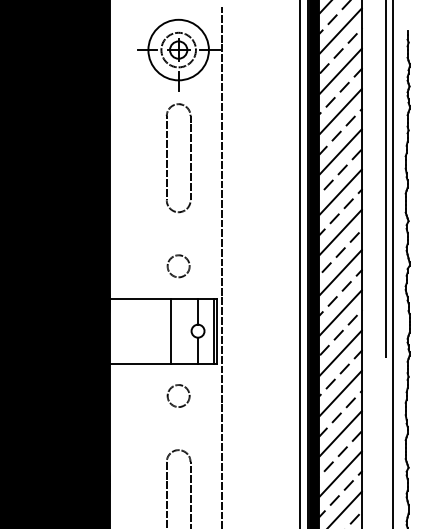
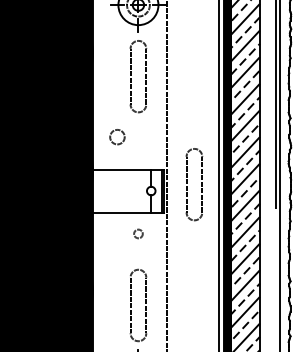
circle: (178, 266) -> (117, 137), moved
part: (274, 321) -> (201, 184), added
line: (171, 330) -> (133, 190), removed
circle: (178, 395) -> (138, 233), size x0.6

